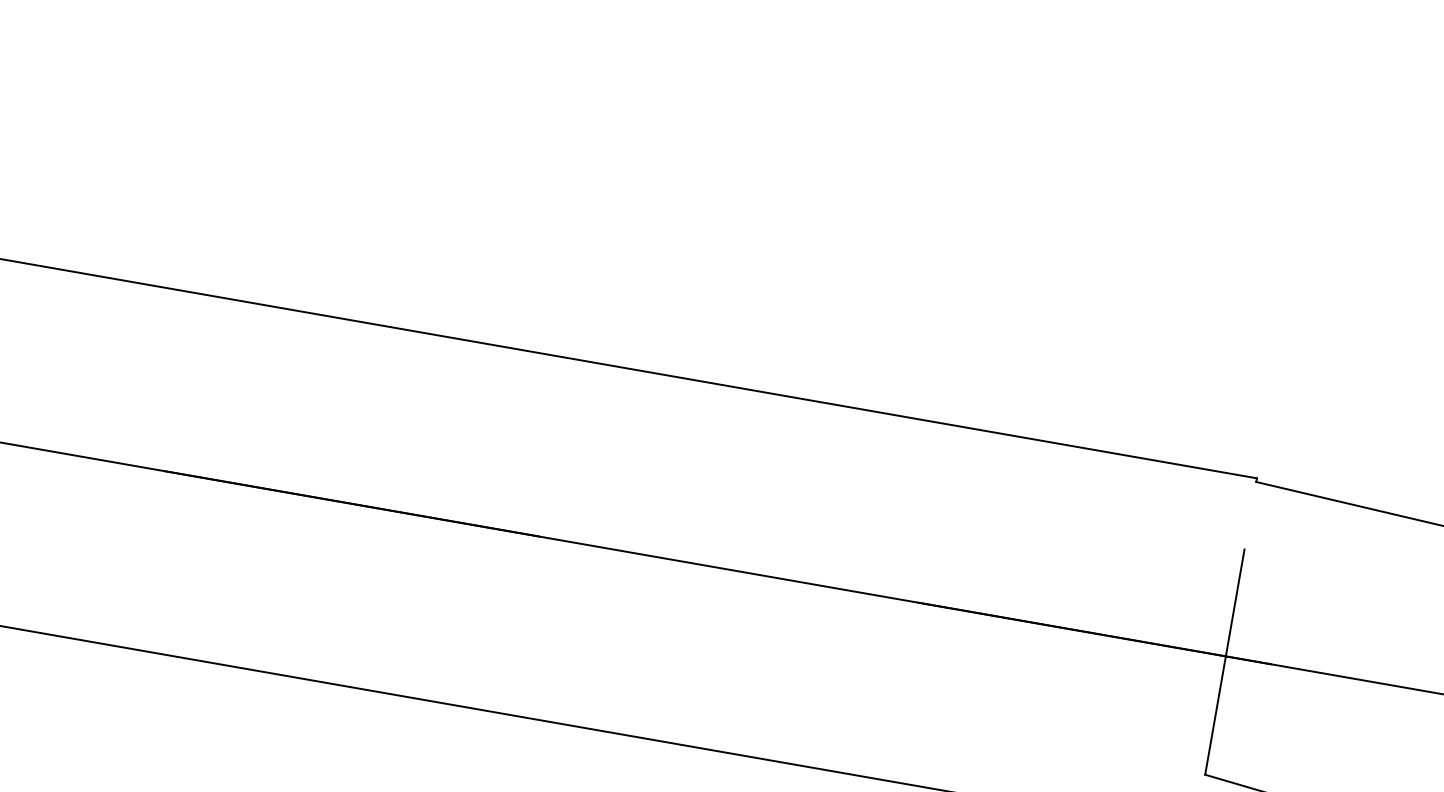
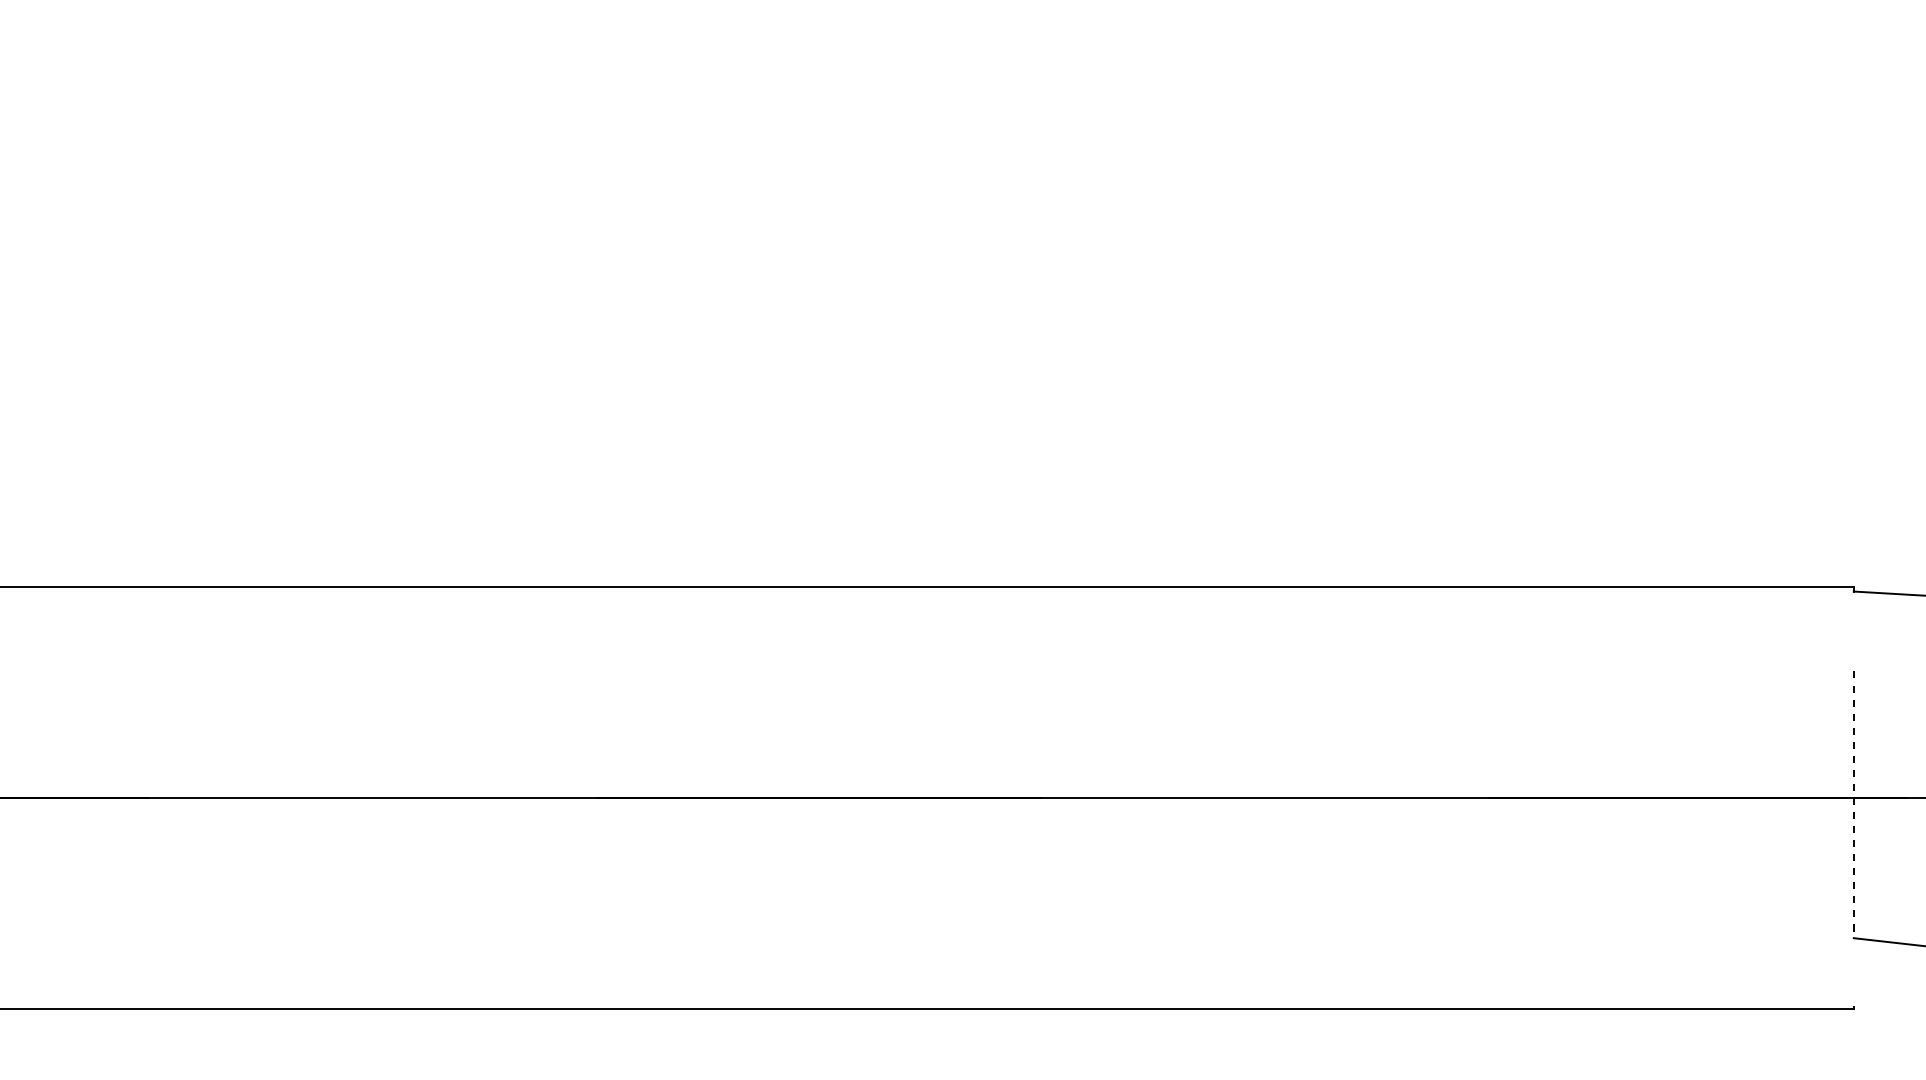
line: (1224, 662) -> (1853, 805), solid -> dashed

